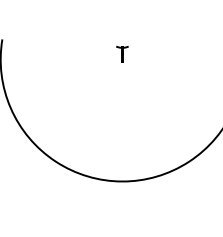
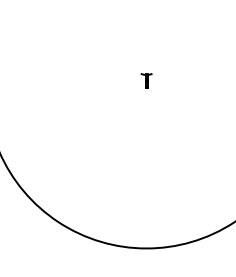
part: (122, 54) -> (146, 81), size x0.71

